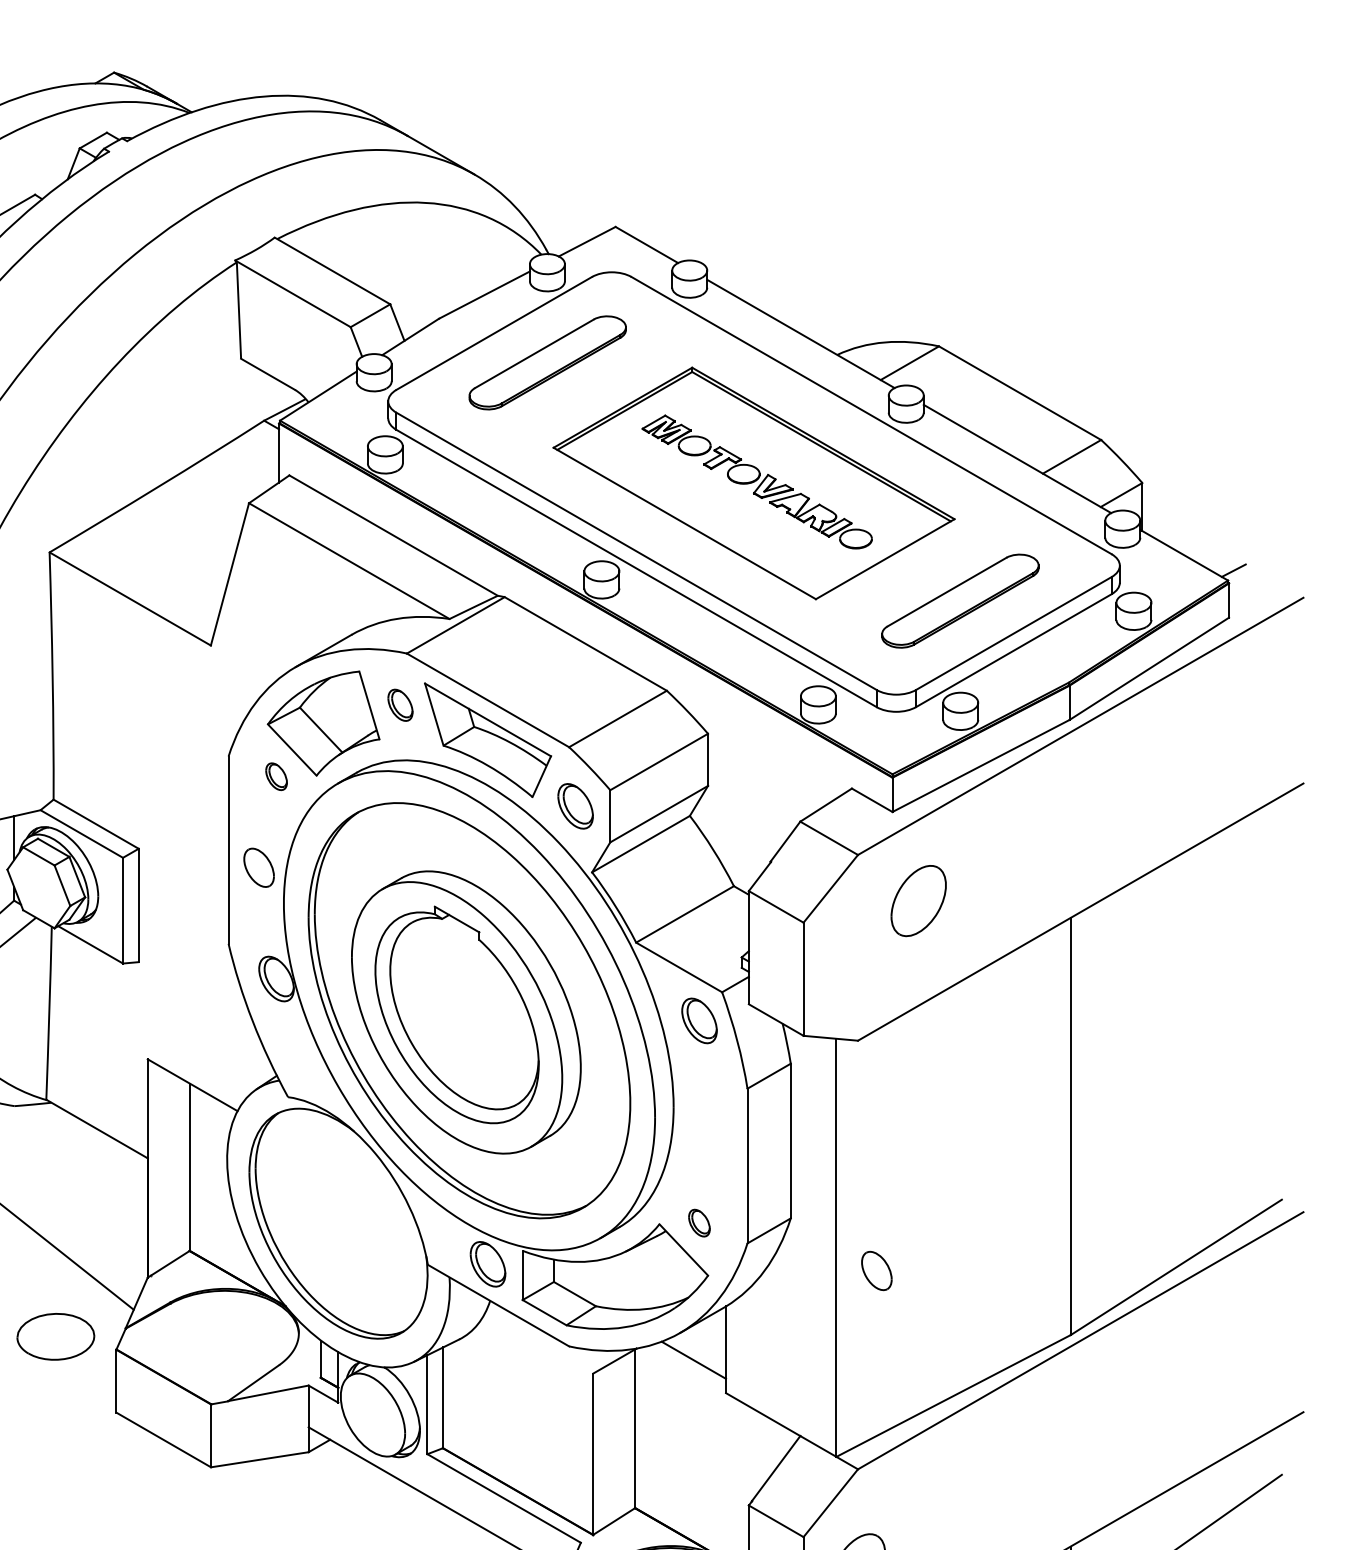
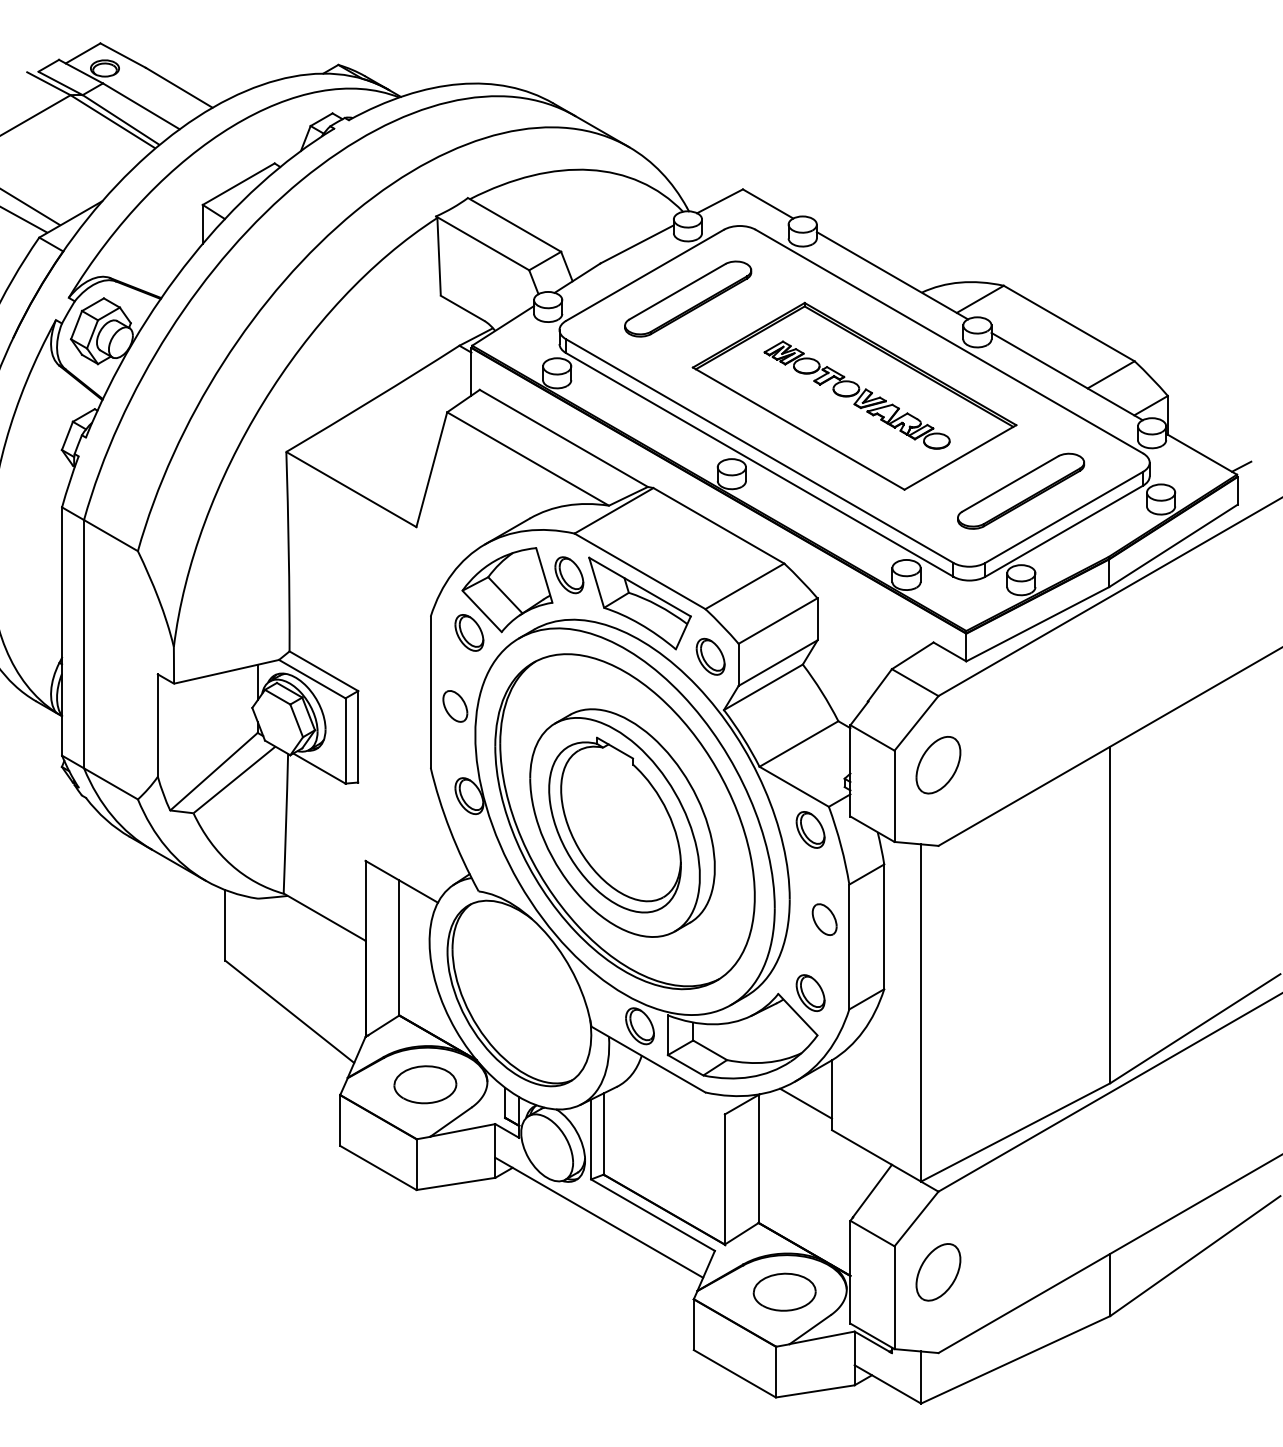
part: (400, 705) -> (569, 575), size x1.43
part: (276, 776) -> (469, 632), size x1.67
part: (918, 901) -> (938, 765), moved
part: (699, 1222) -> (810, 992), size x1.67
part: (876, 1270) -> (824, 919), moved
part: (56, 1336) -> (425, 1084), moved

